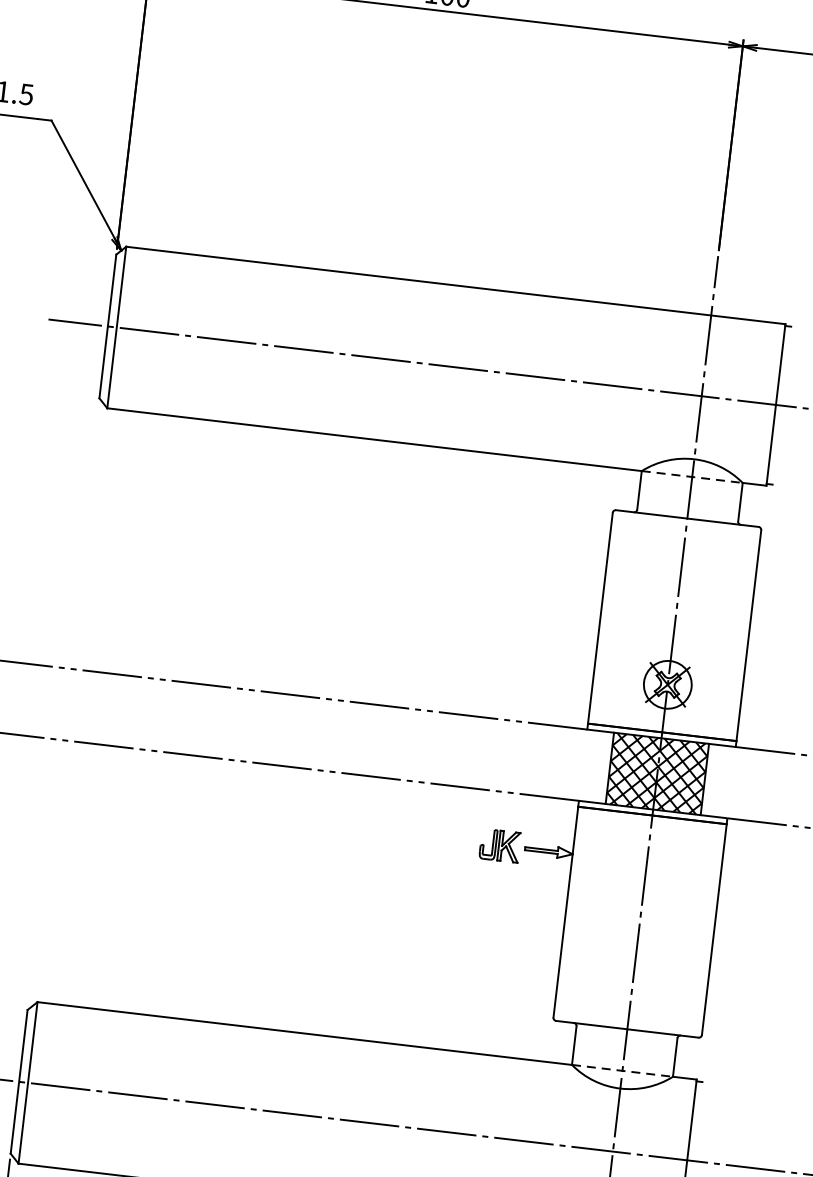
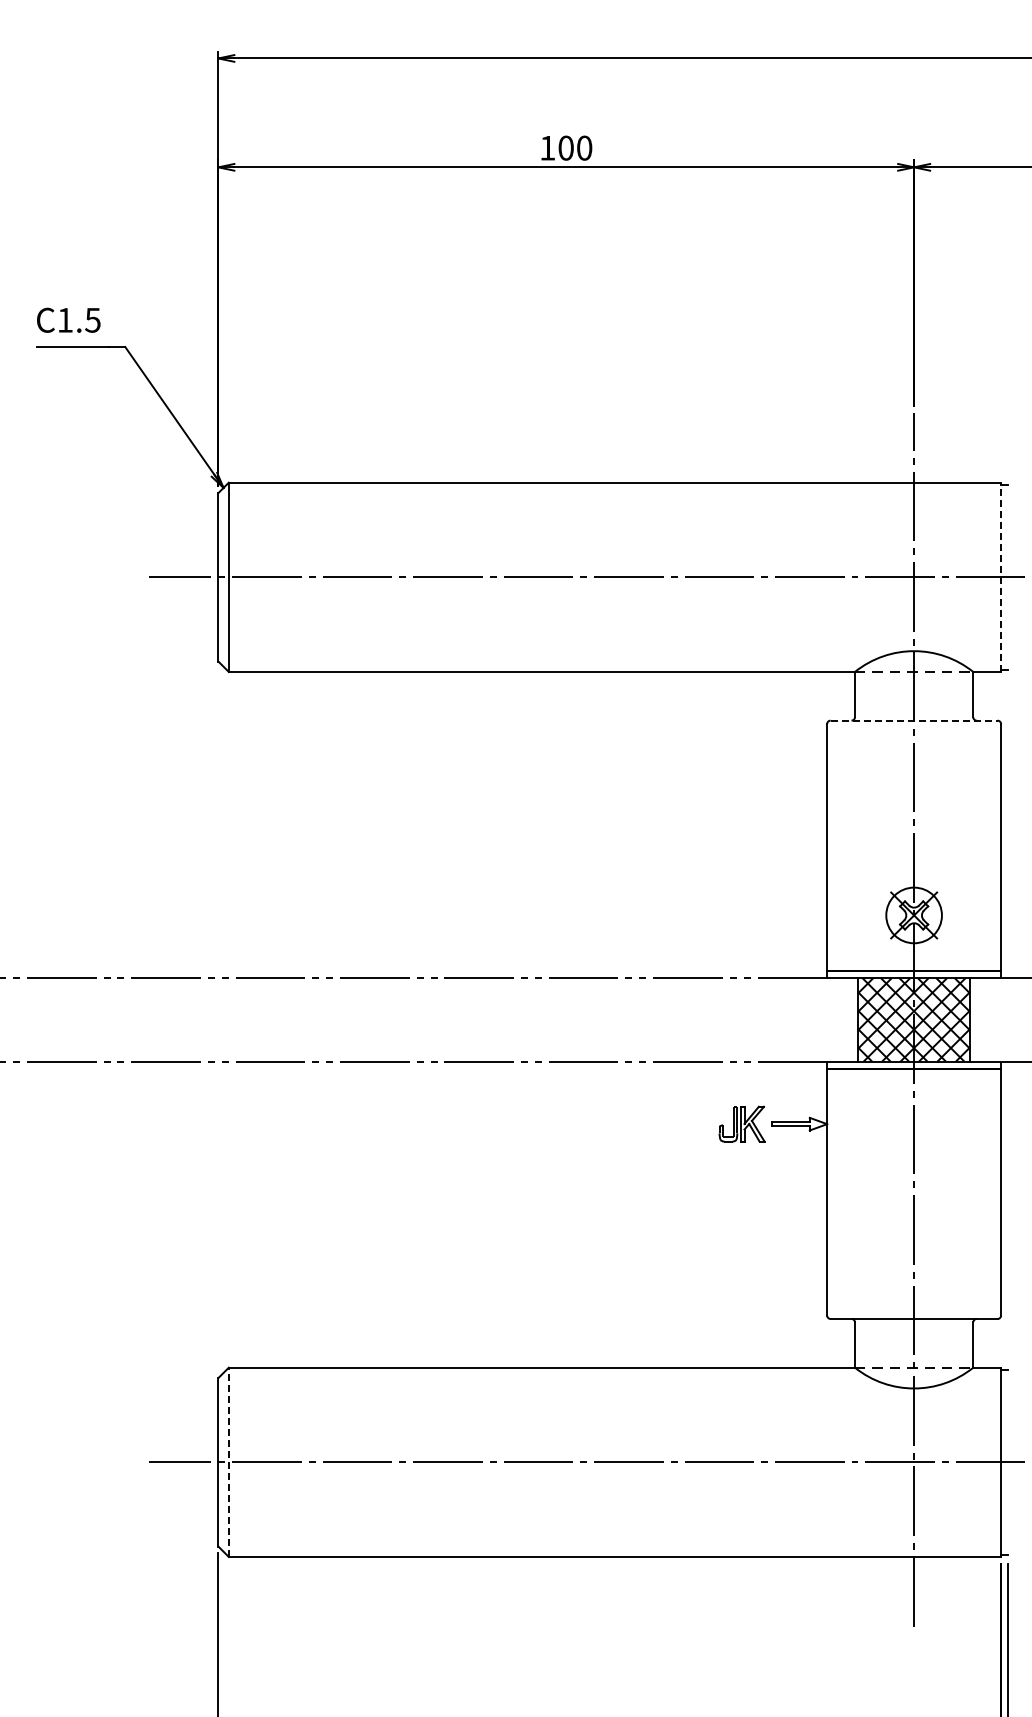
line: (776, 405) -> (1001, 577), solid -> dashed
line: (687, 518) -> (914, 720), solid -> dashed
line: (27, 1083) -> (228, 1462), solid -> dashed

